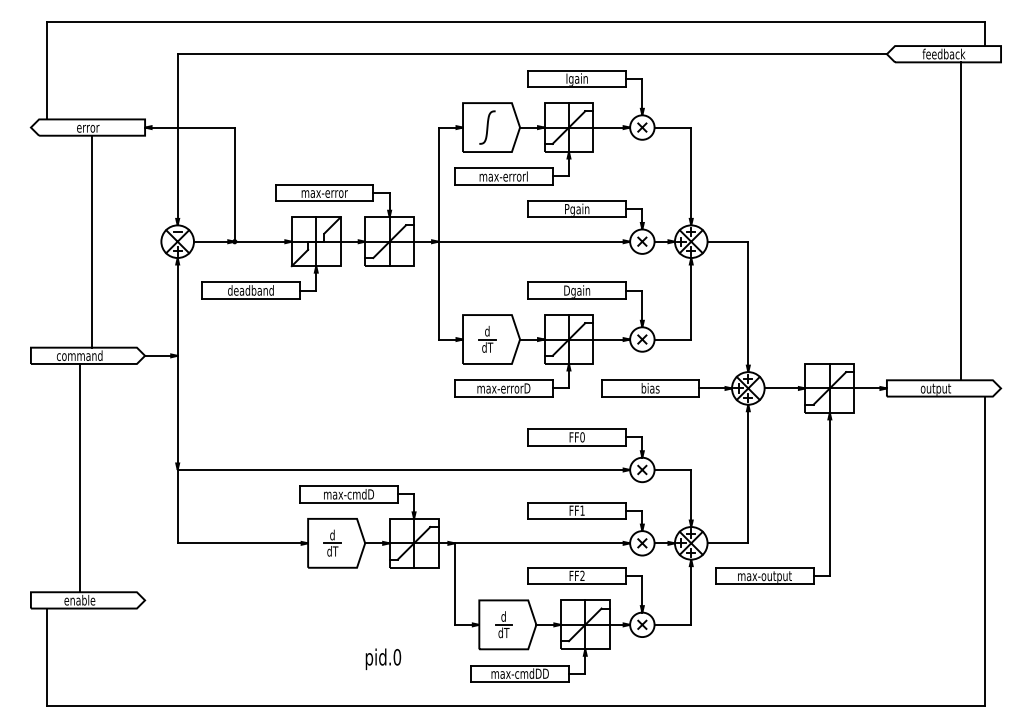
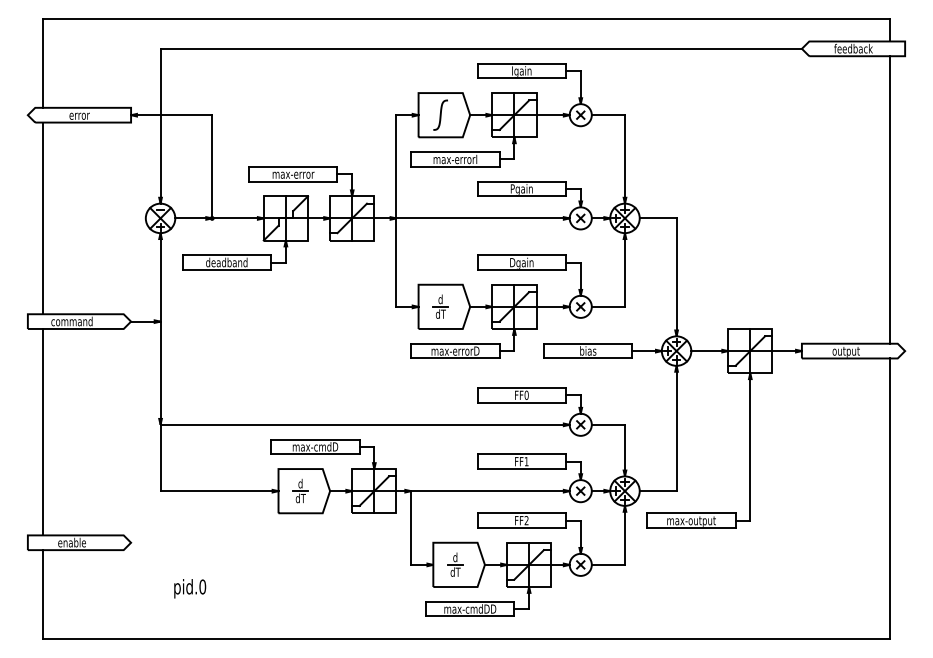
line: (960, 221) -> (890, 200), moved
line: (92, 241) -> (42, 218), moved
line: (80, 477) -> (42, 431), moved
text: (383, 658) -> (190, 588), moved

